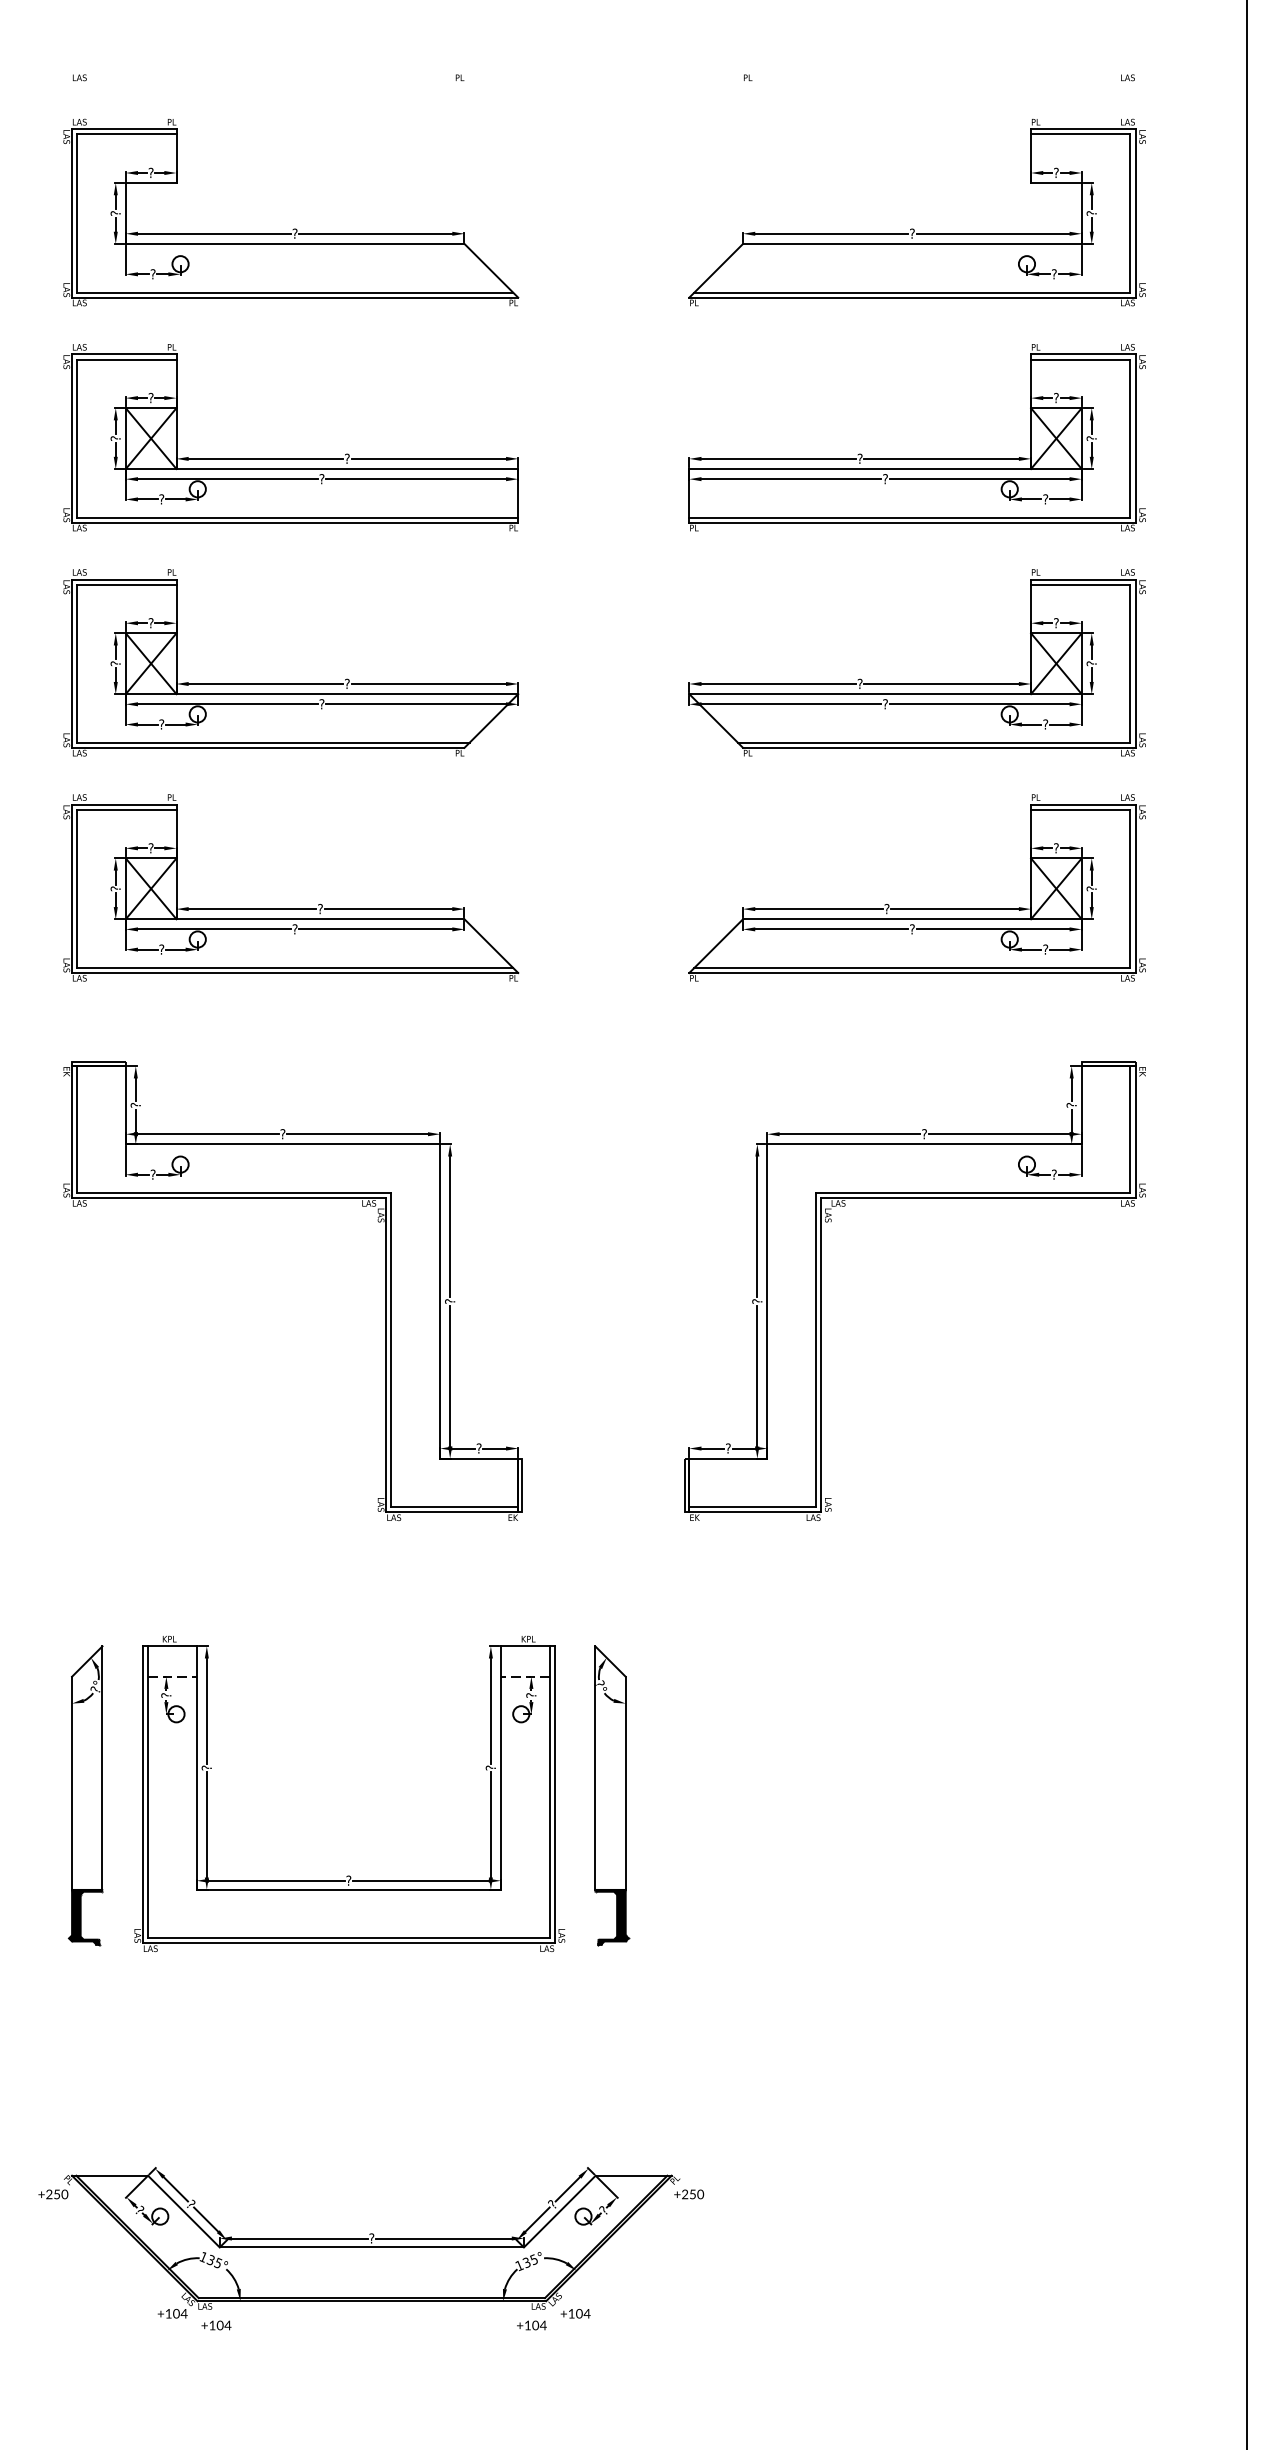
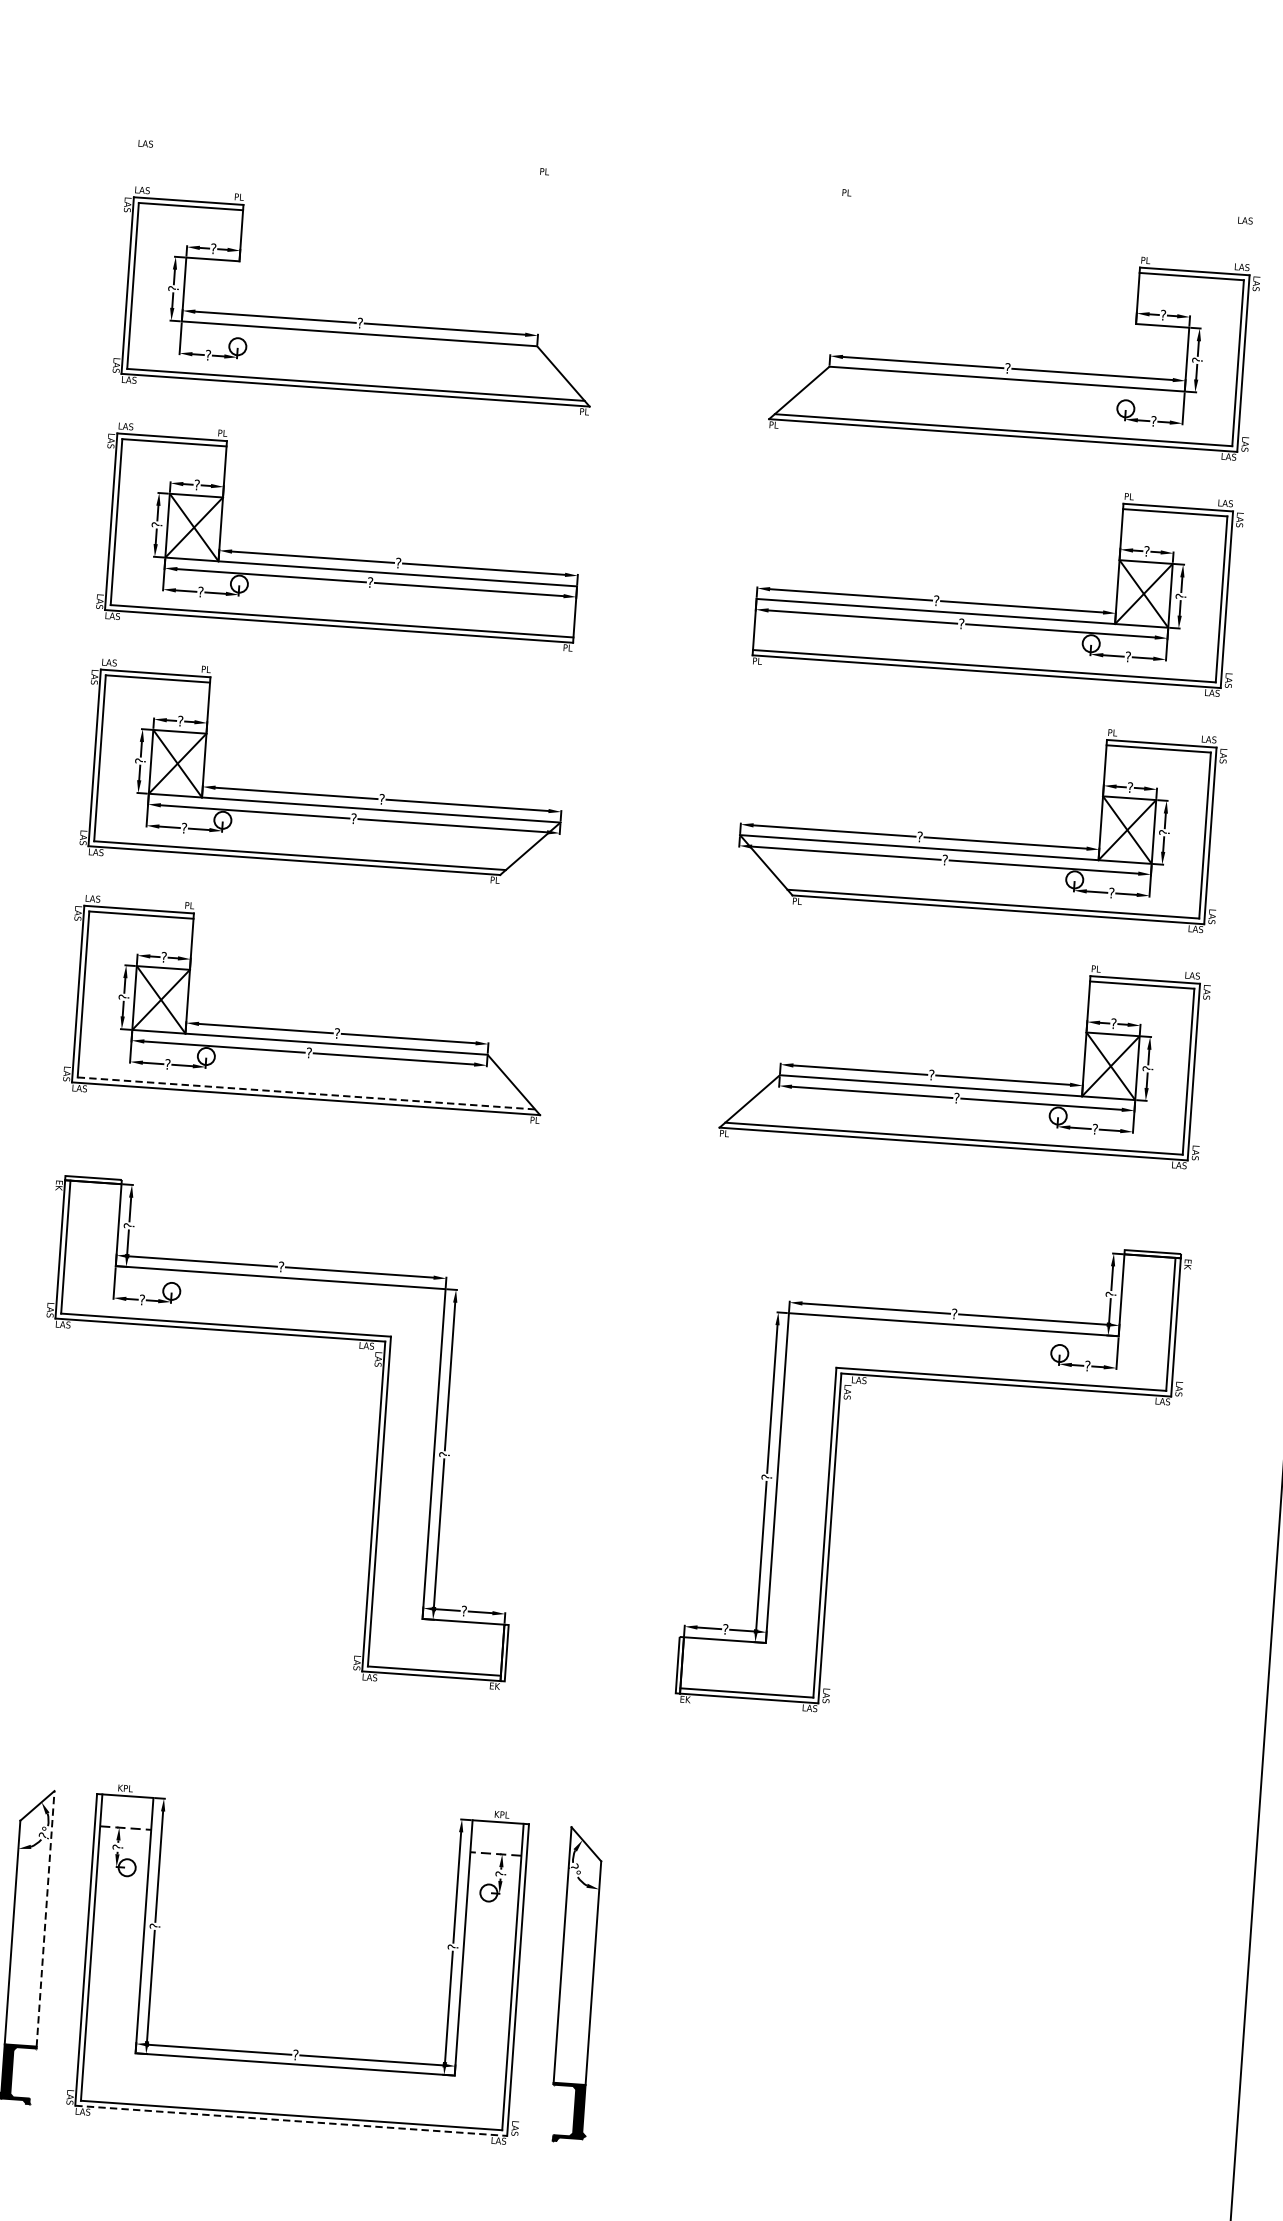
line: (295, 967) -> (306, 1093), solid -> dashed
line: (102, 1768) -> (45, 1919), solid -> dashed
line: (348, 1943) -> (290, 2120), solid -> dashed

